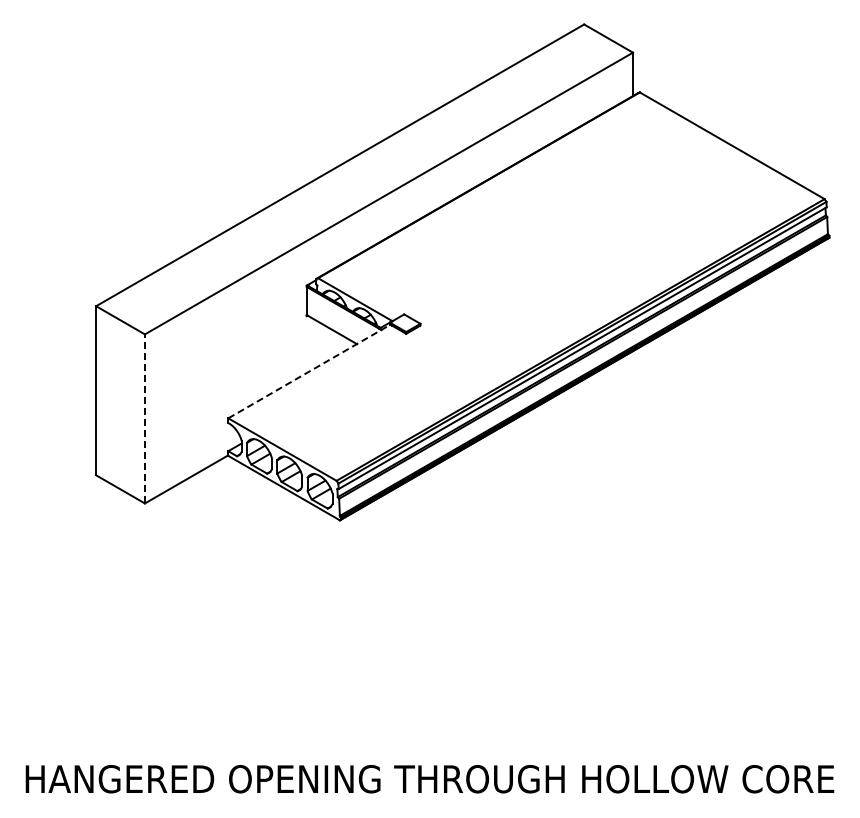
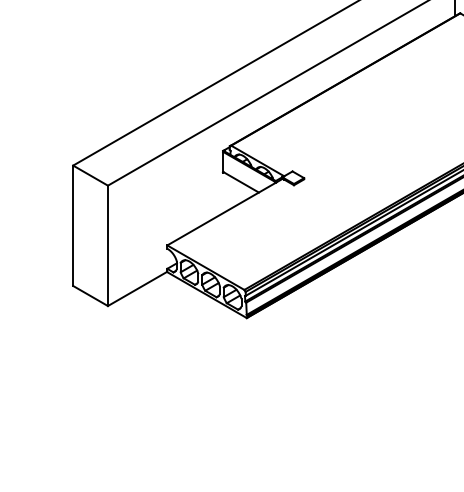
line: (309, 371) -> (225, 212), dashed -> solid
line: (144, 418) -> (107, 245), dashed -> solid

